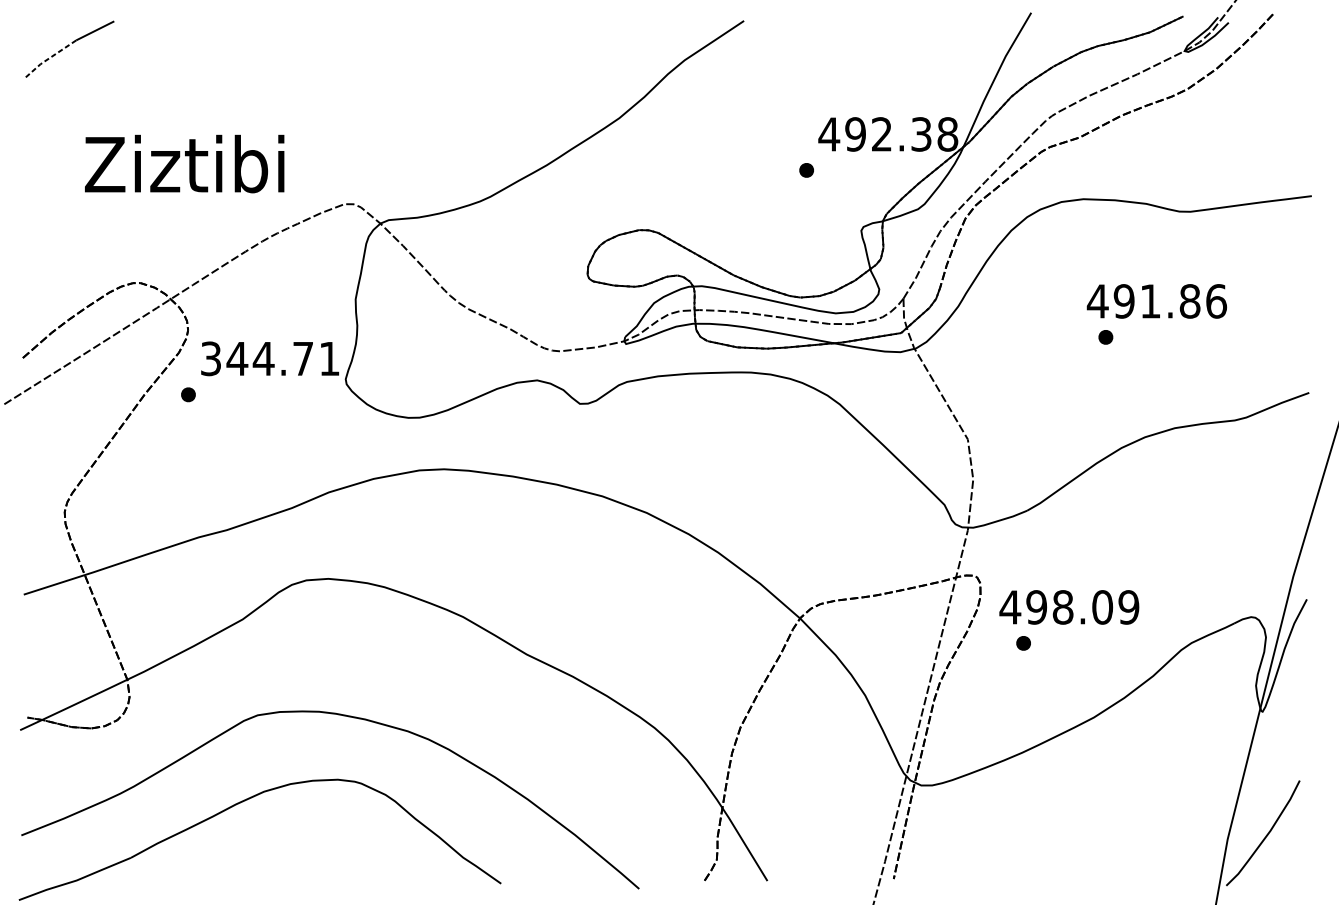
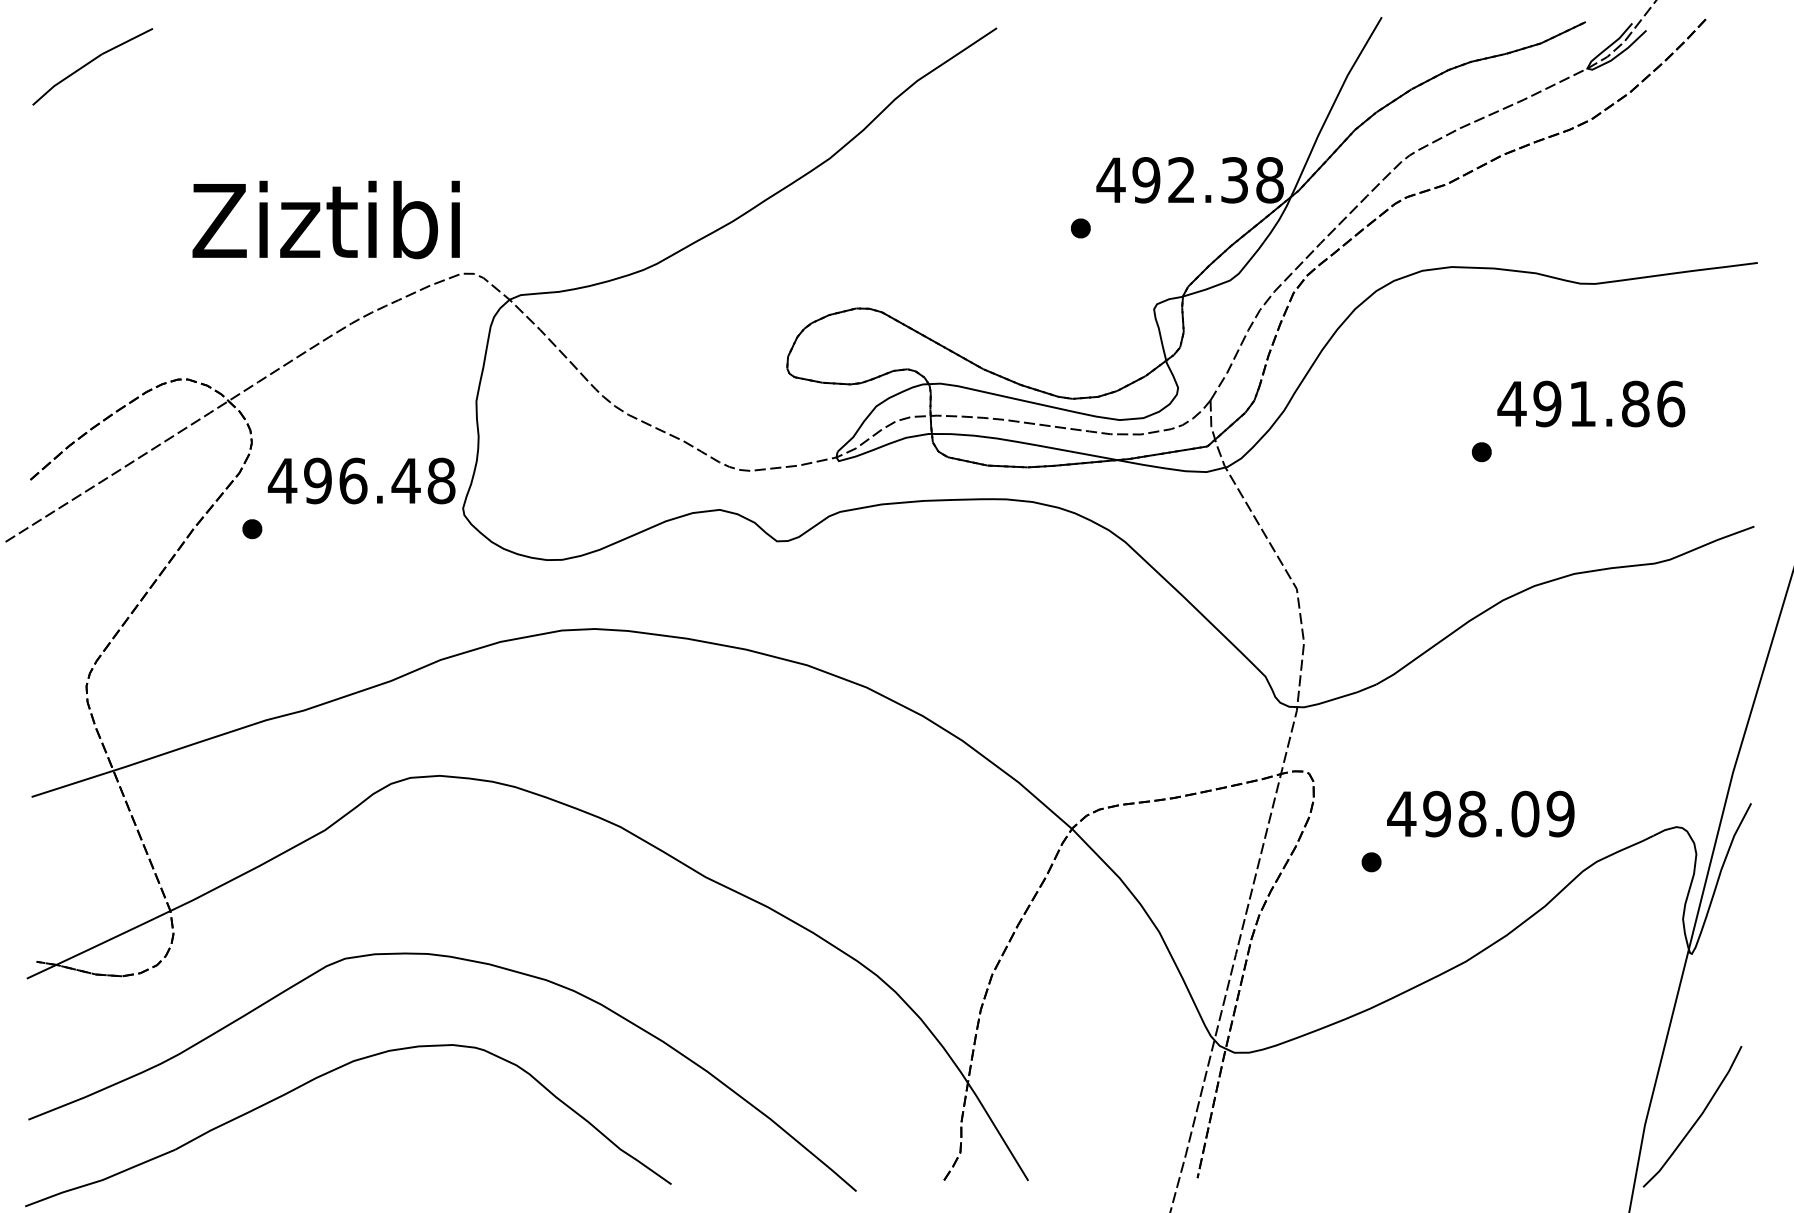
line: (49, 58) -> (65, 78), dashed -> solid
text: (184, 163) -> (325, 219), moved
text: (1157, 301) -> (1591, 403), moved
text: (269, 358) -> (361, 480), 344.71 -> 496.48
text: (1069, 606) -> (1480, 813), moved

